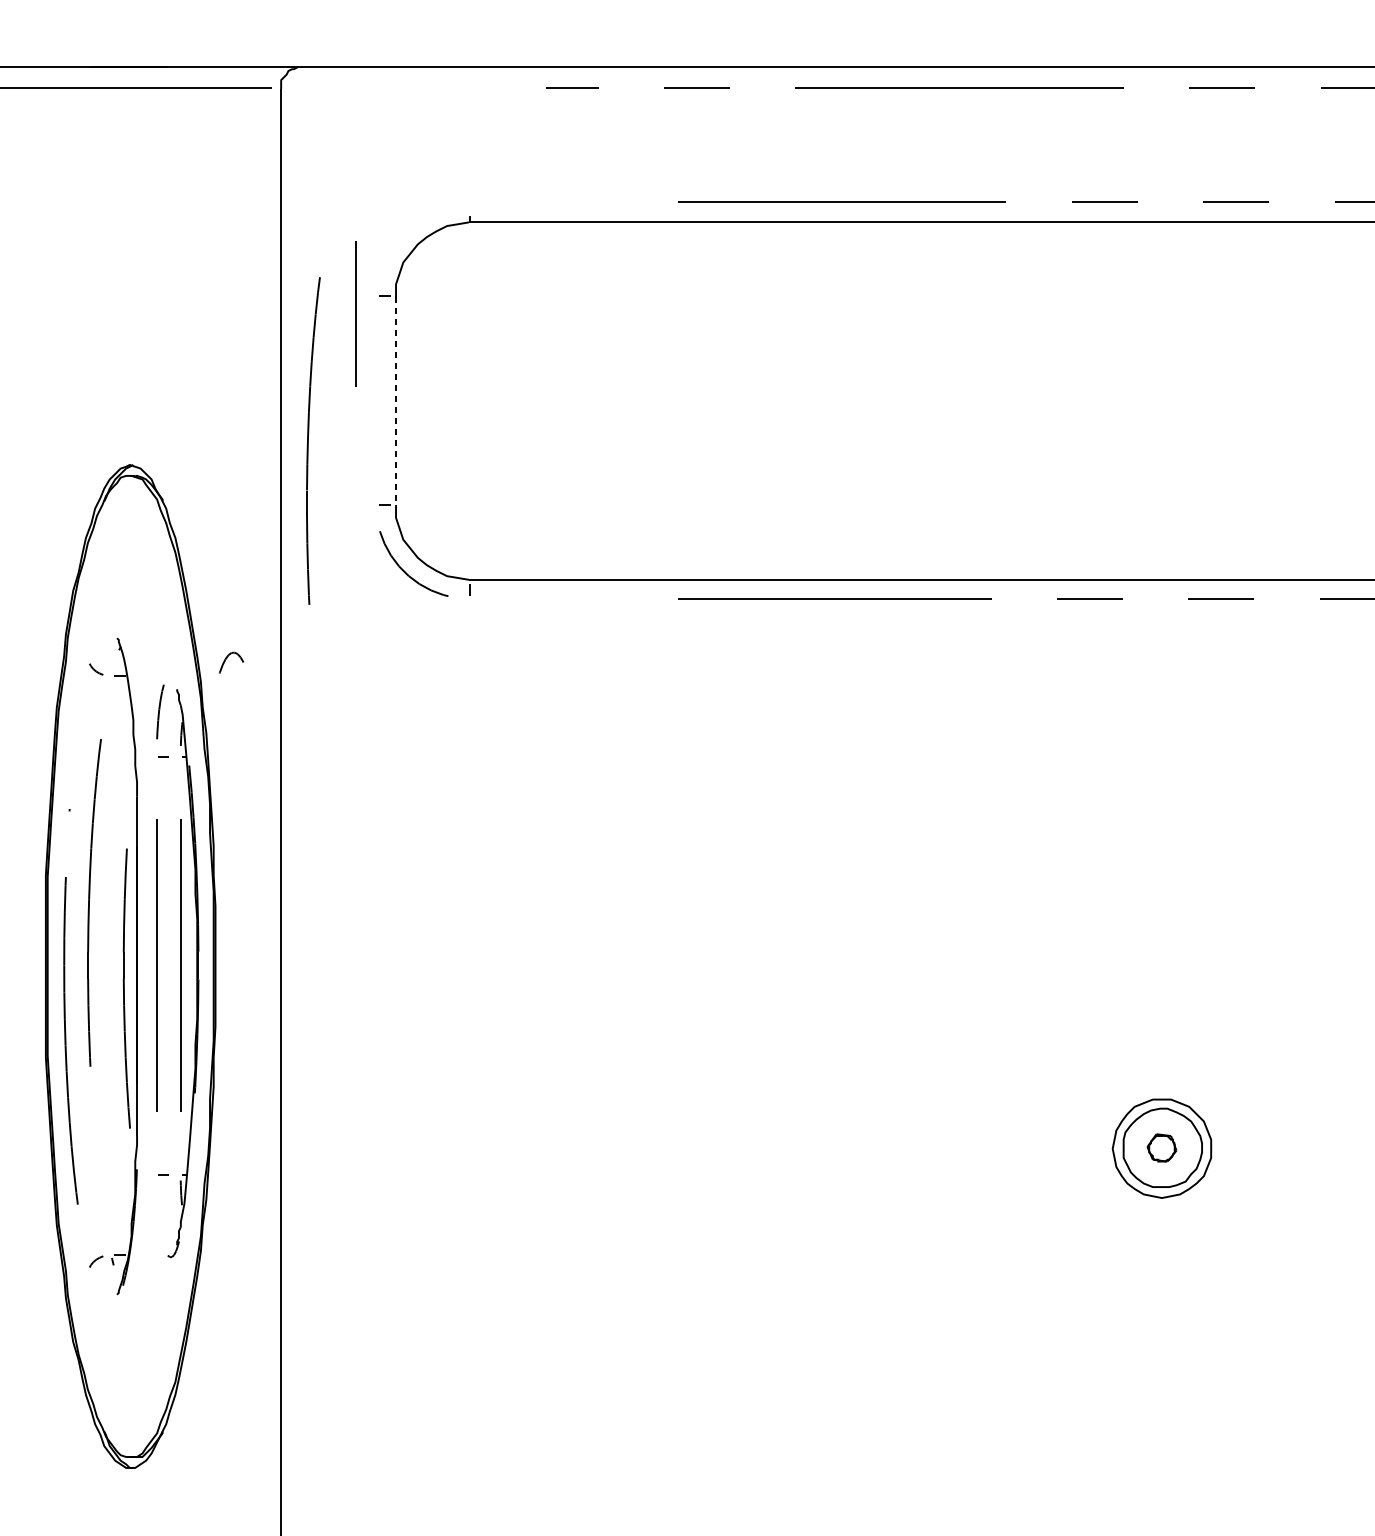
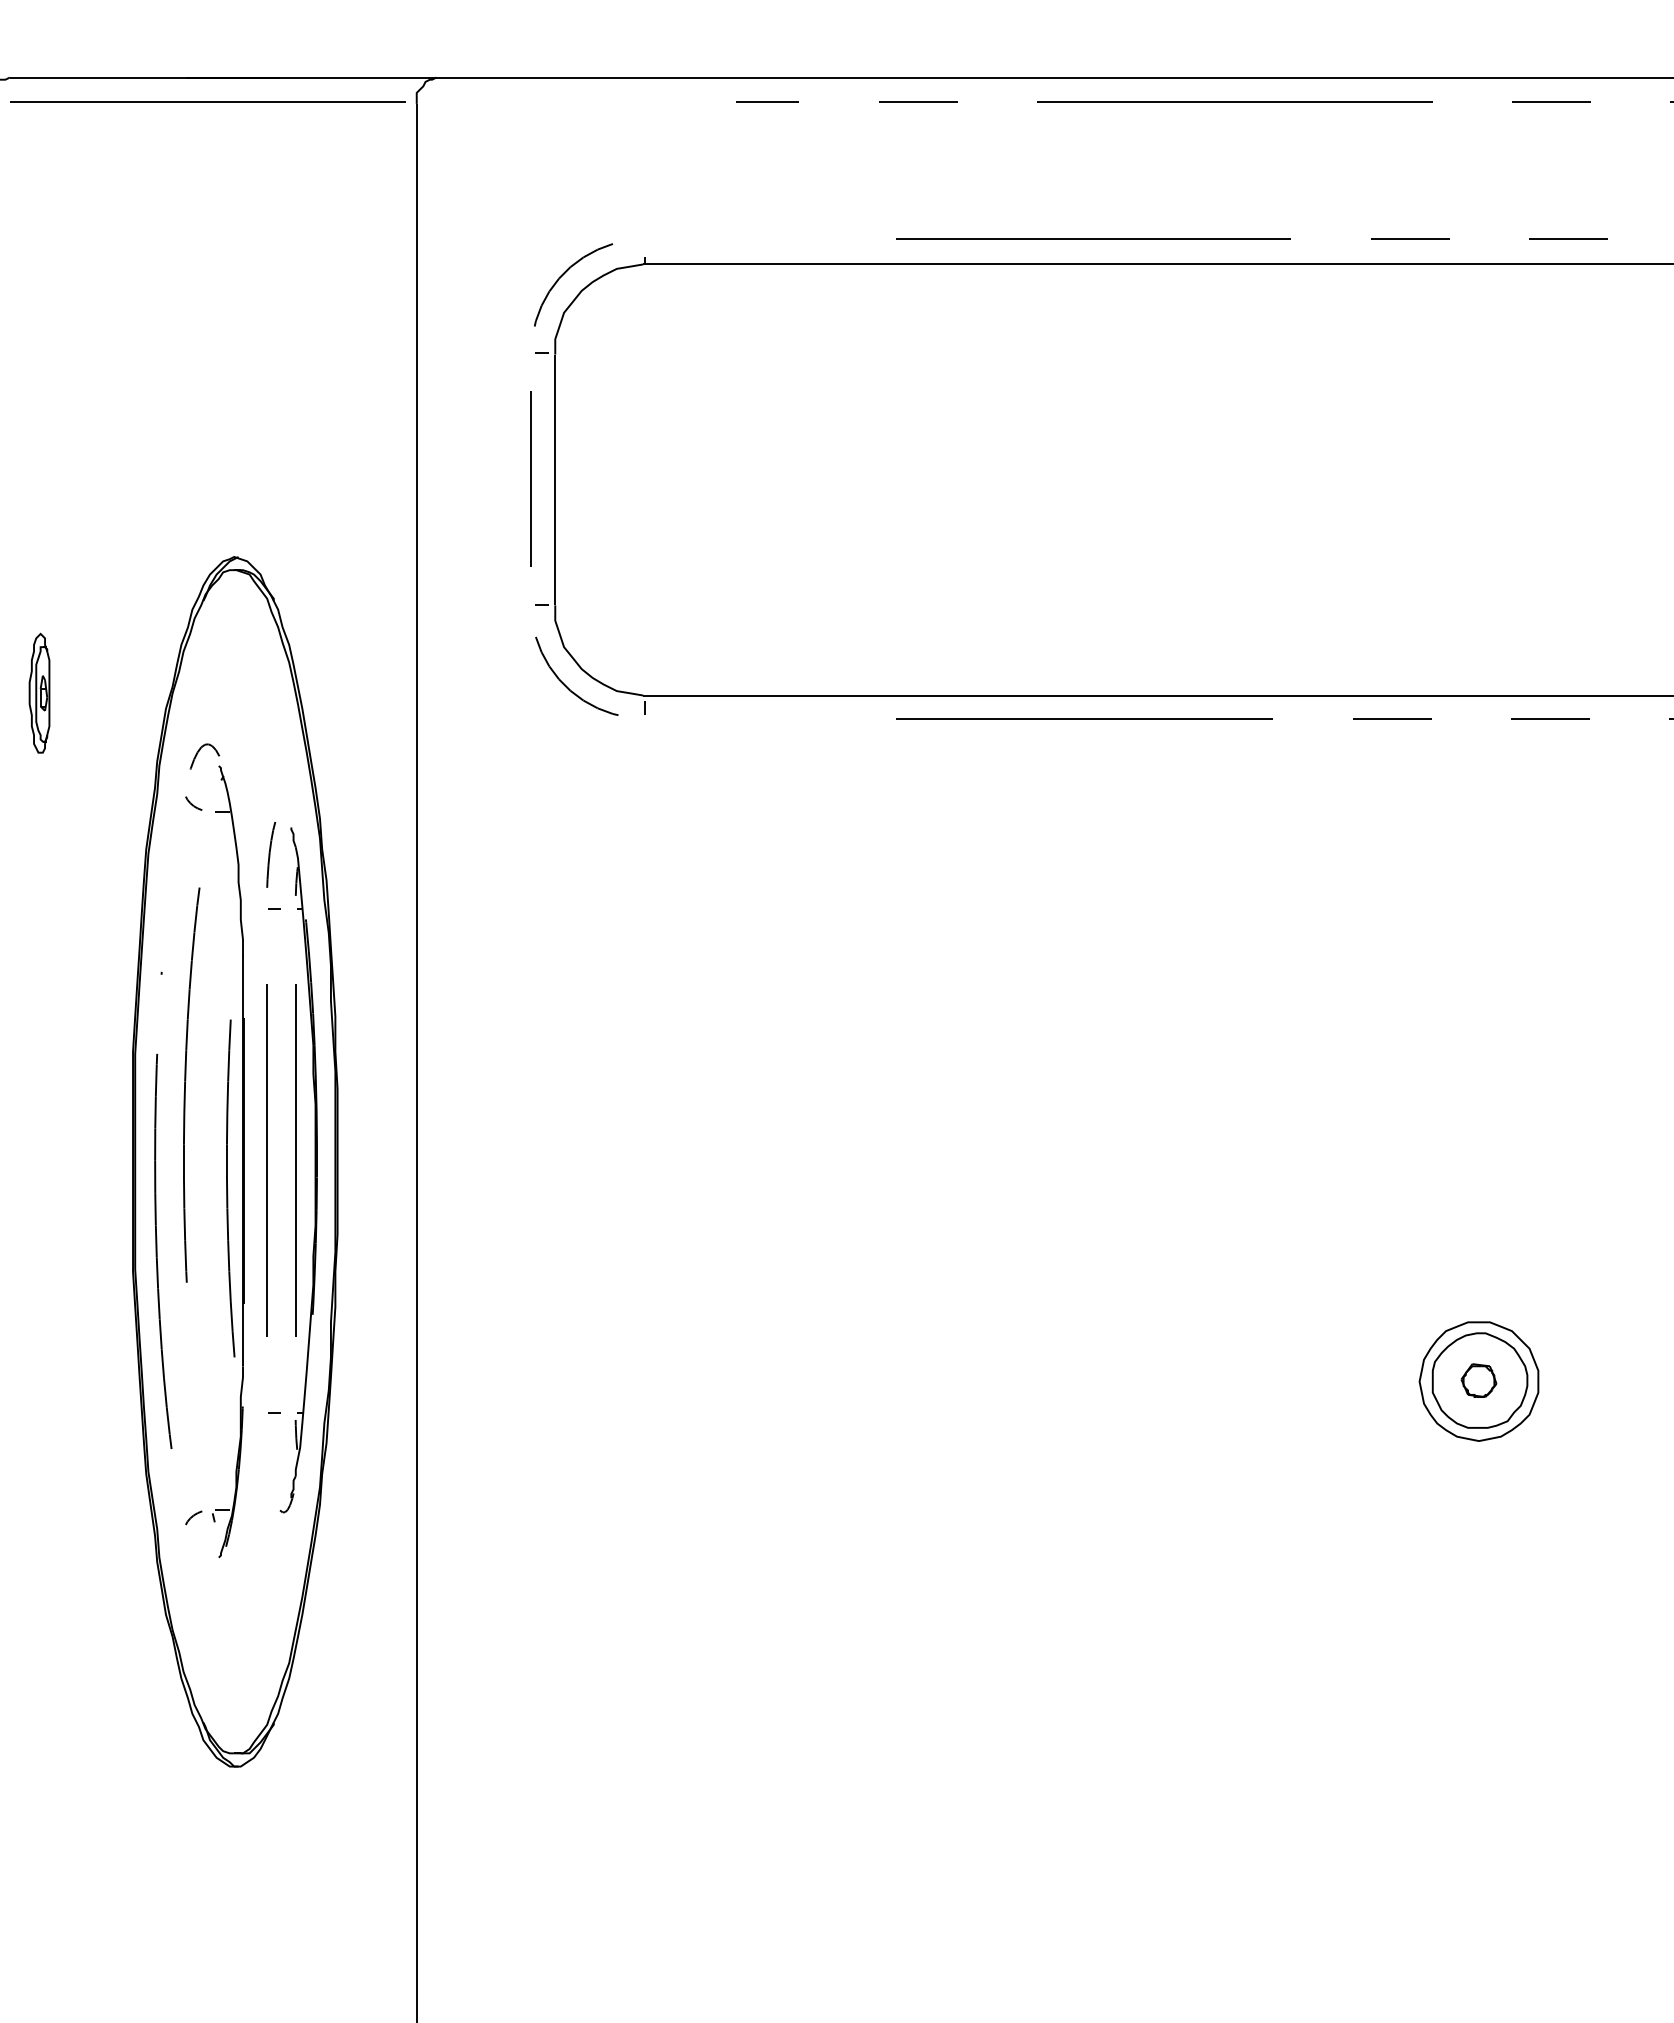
curve: (403, 230) -> (564, 274), added
line: (355, 313) -> (530, 478), moved
line: (396, 401) -> (555, 480), dashed -> solid
curve: (308, 440) -> (449, 527), removed
curve: (226, 660) -> (198, 753), moved

